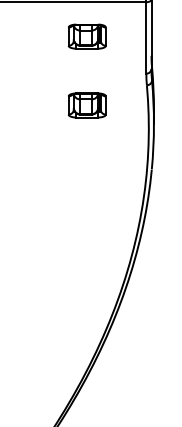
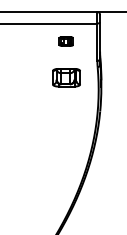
part: (85, 36) -> (65, 41), size x0.7
part: (85, 105) -> (65, 77), size x1.4

